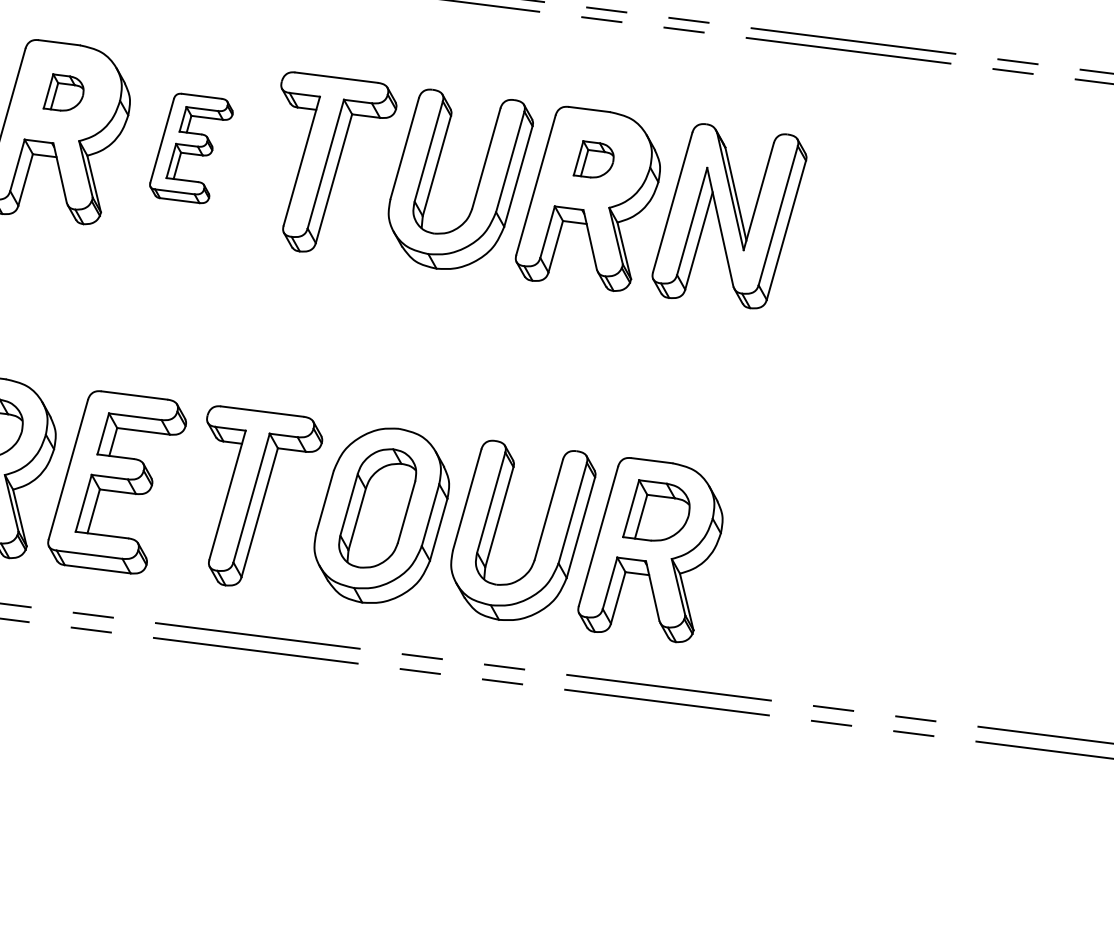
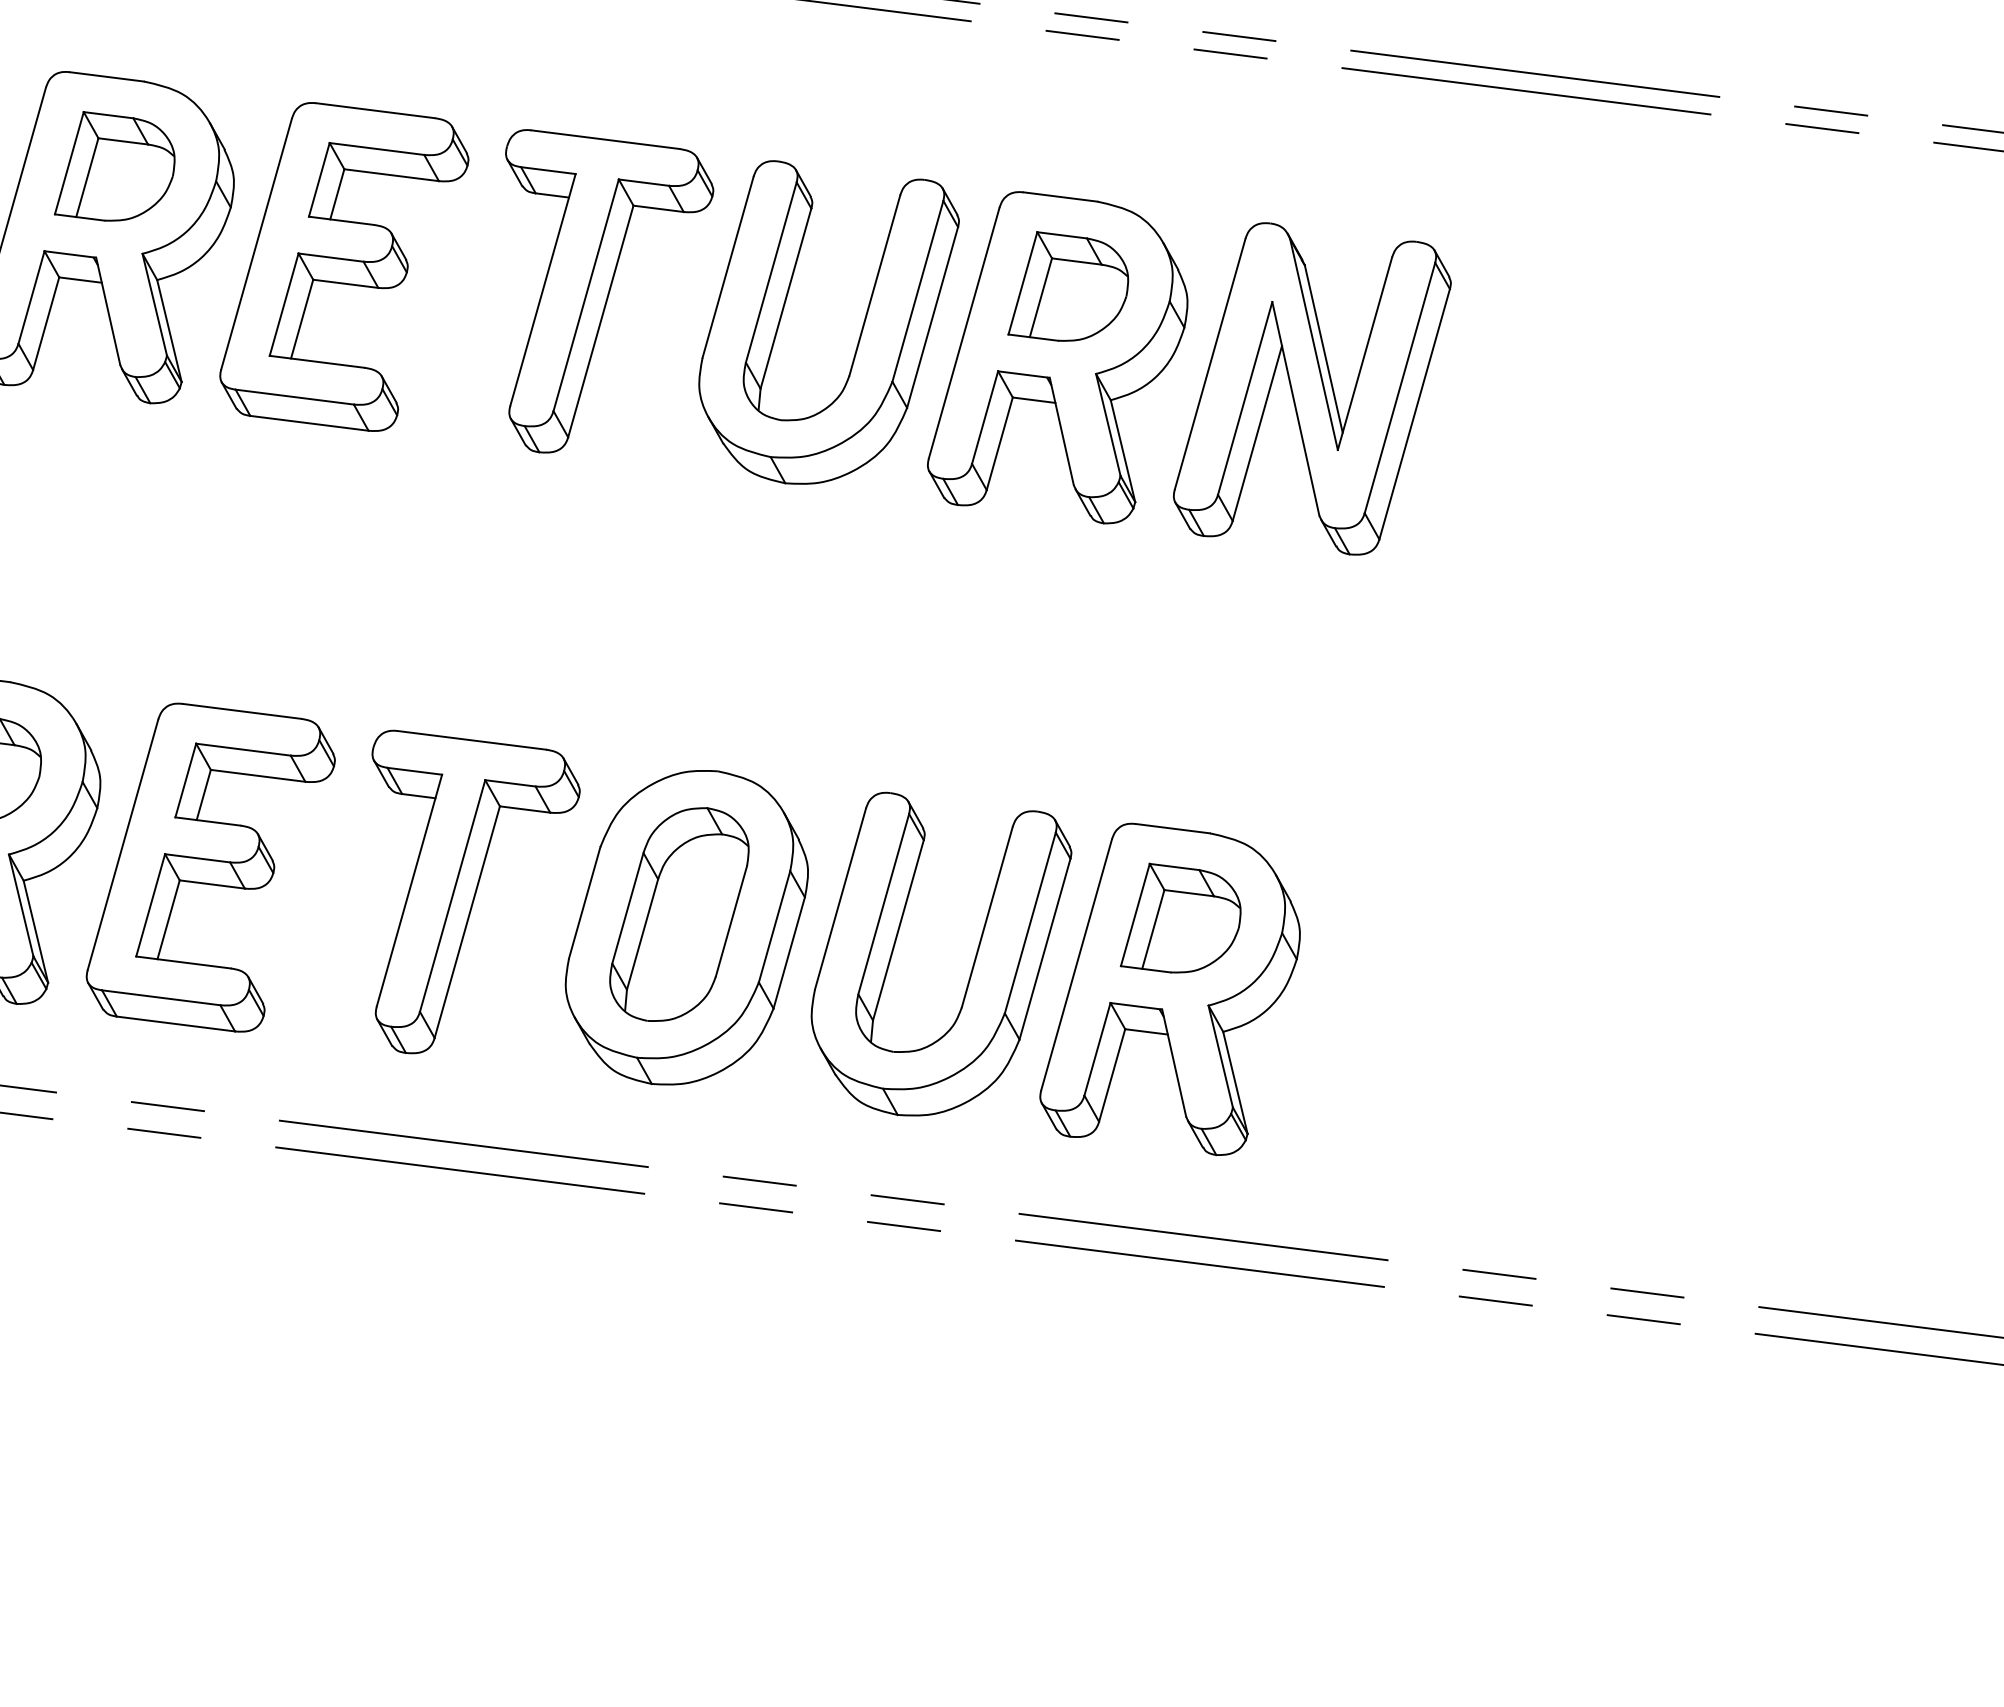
part: (63, 92) -> (114, 166), size x1.67
part: (191, 148) -> (344, 267), size x1.67
part: (593, 159) -> (1067, 286), size x1.67

